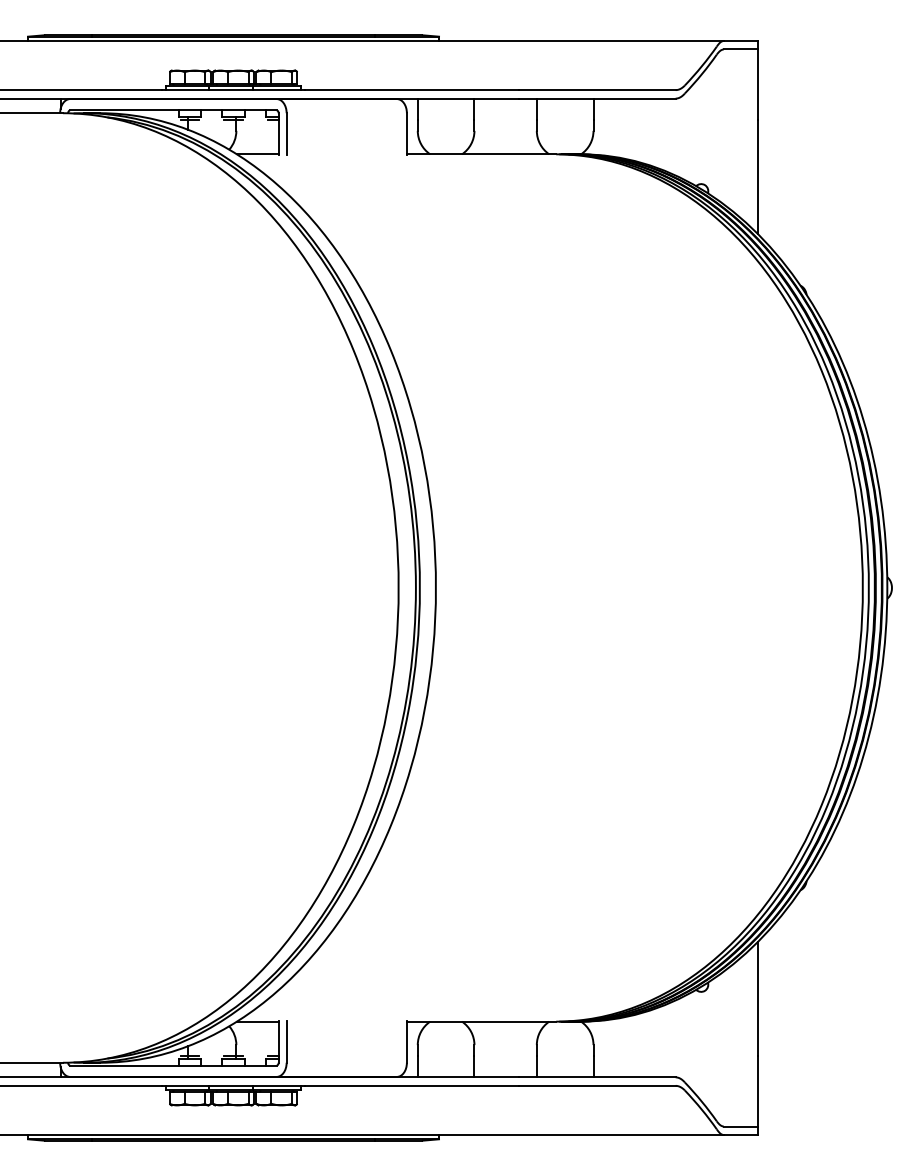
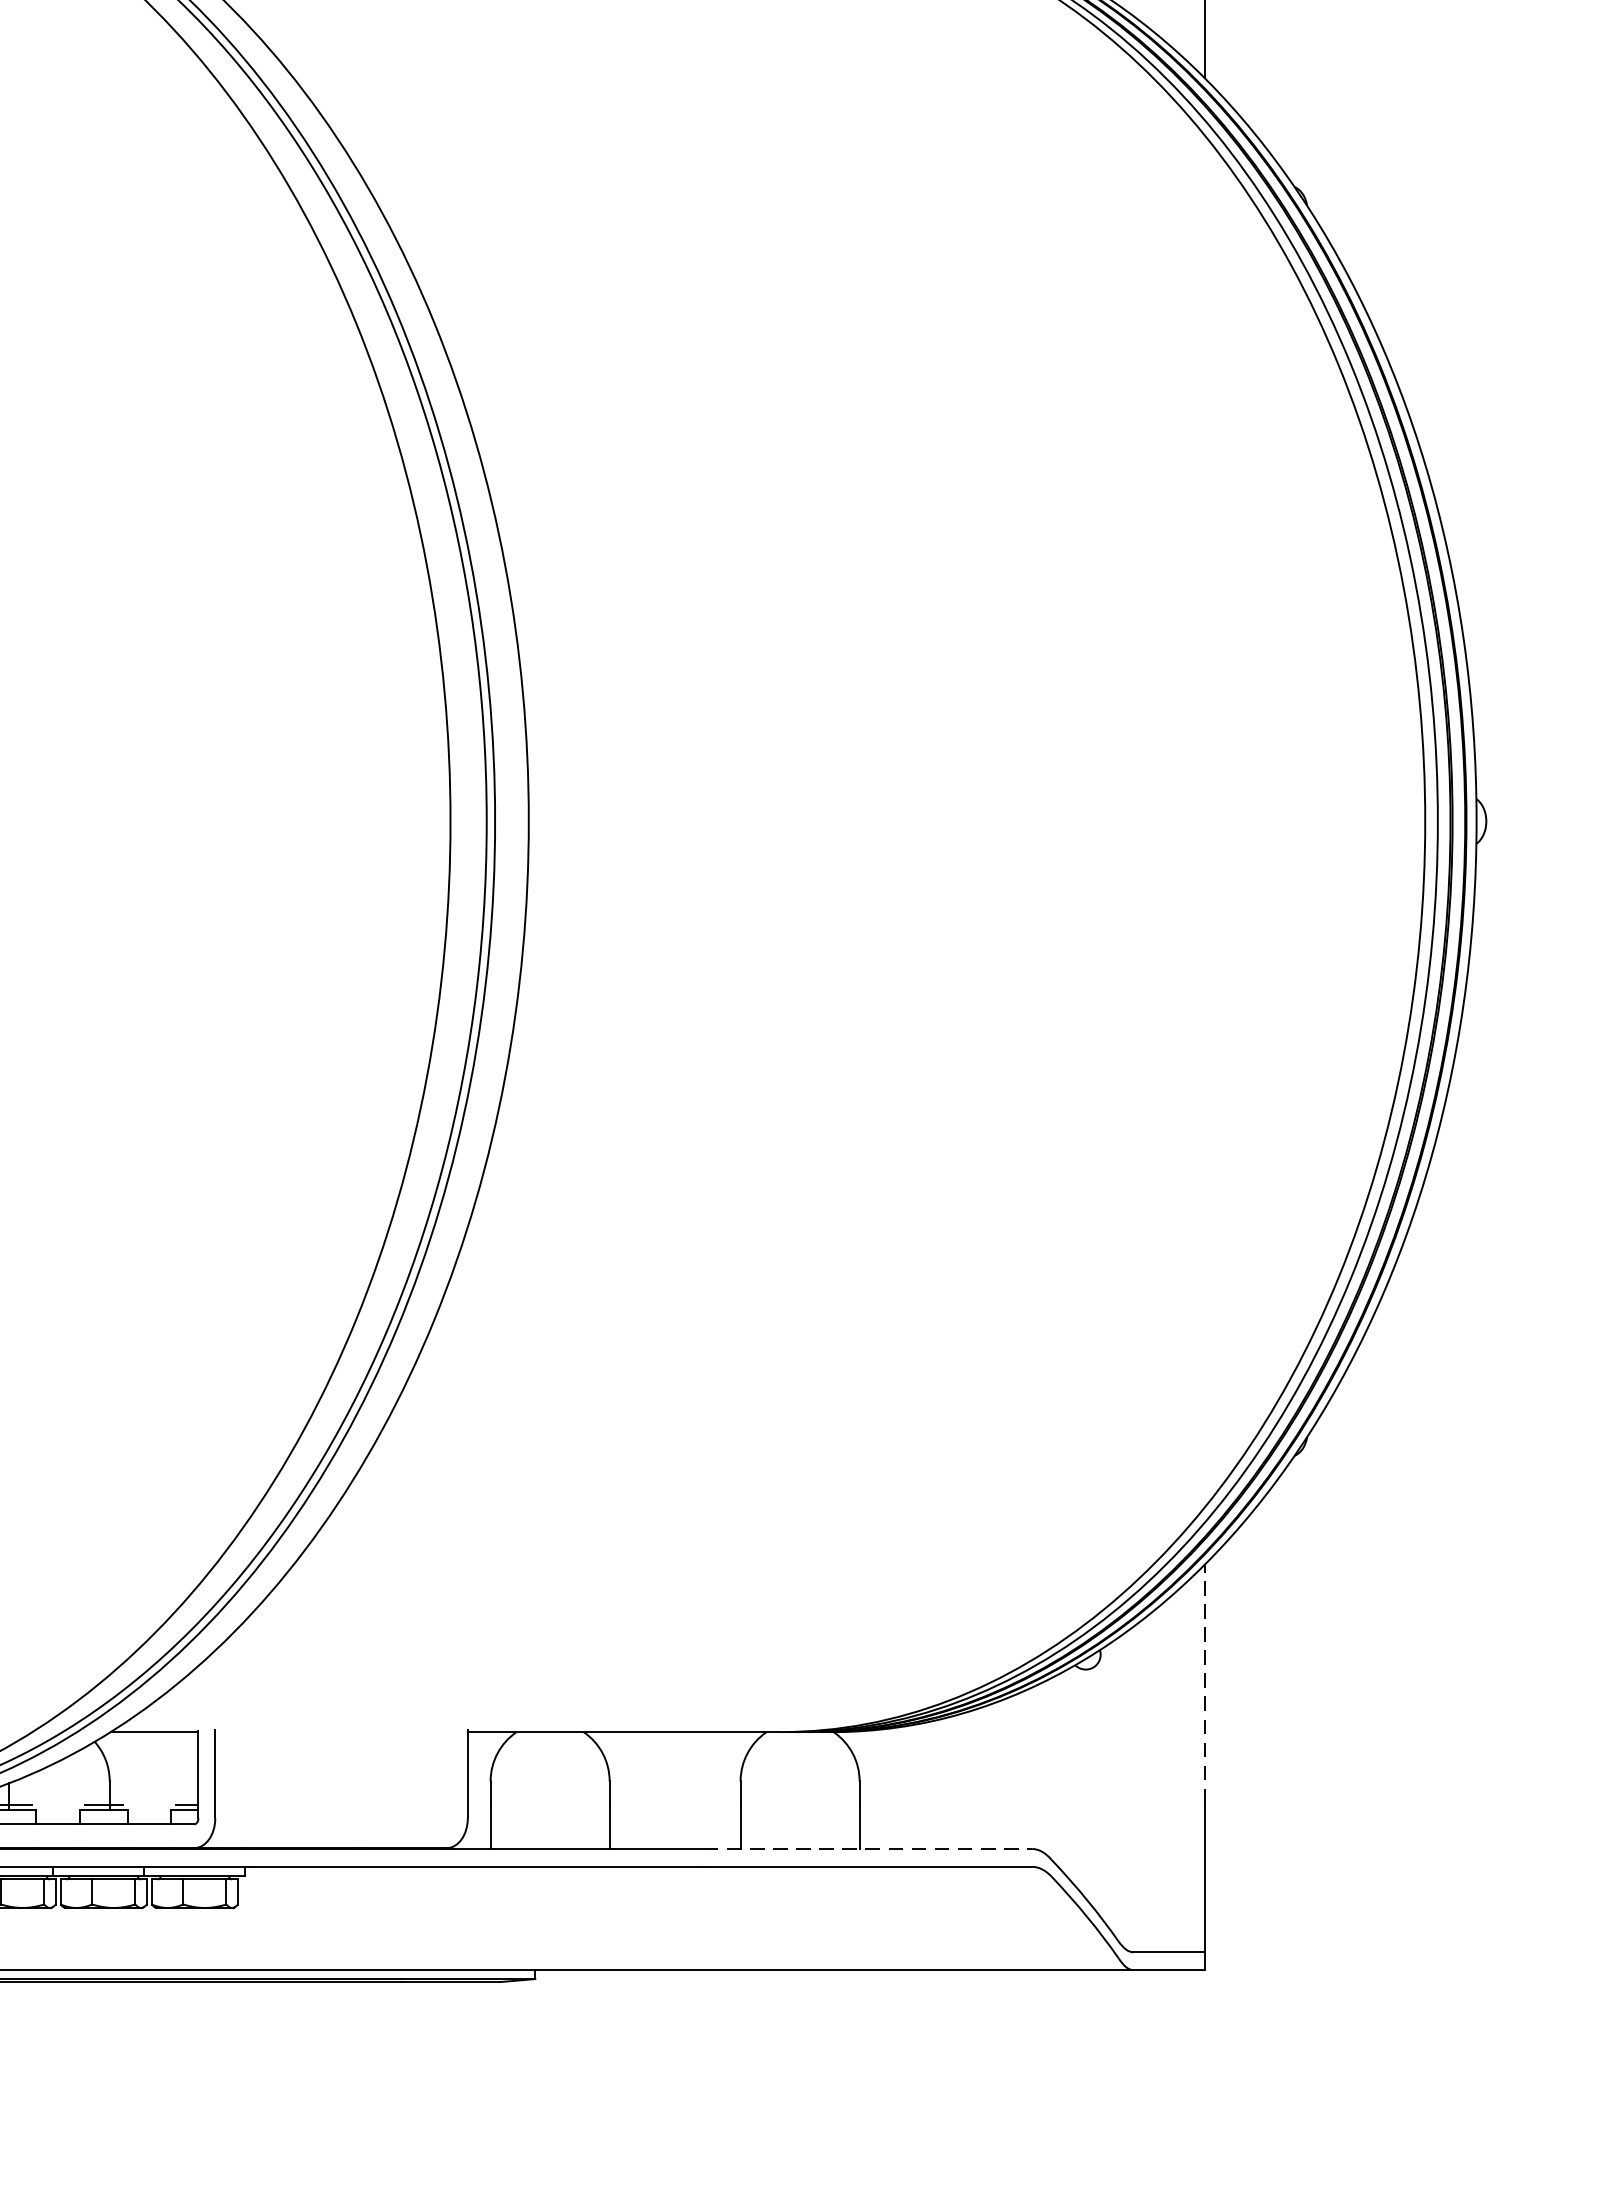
line: (757, 998) -> (1203, 1683), solid -> dashed
line: (597, 1077) -> (867, 1849), solid -> dashed

